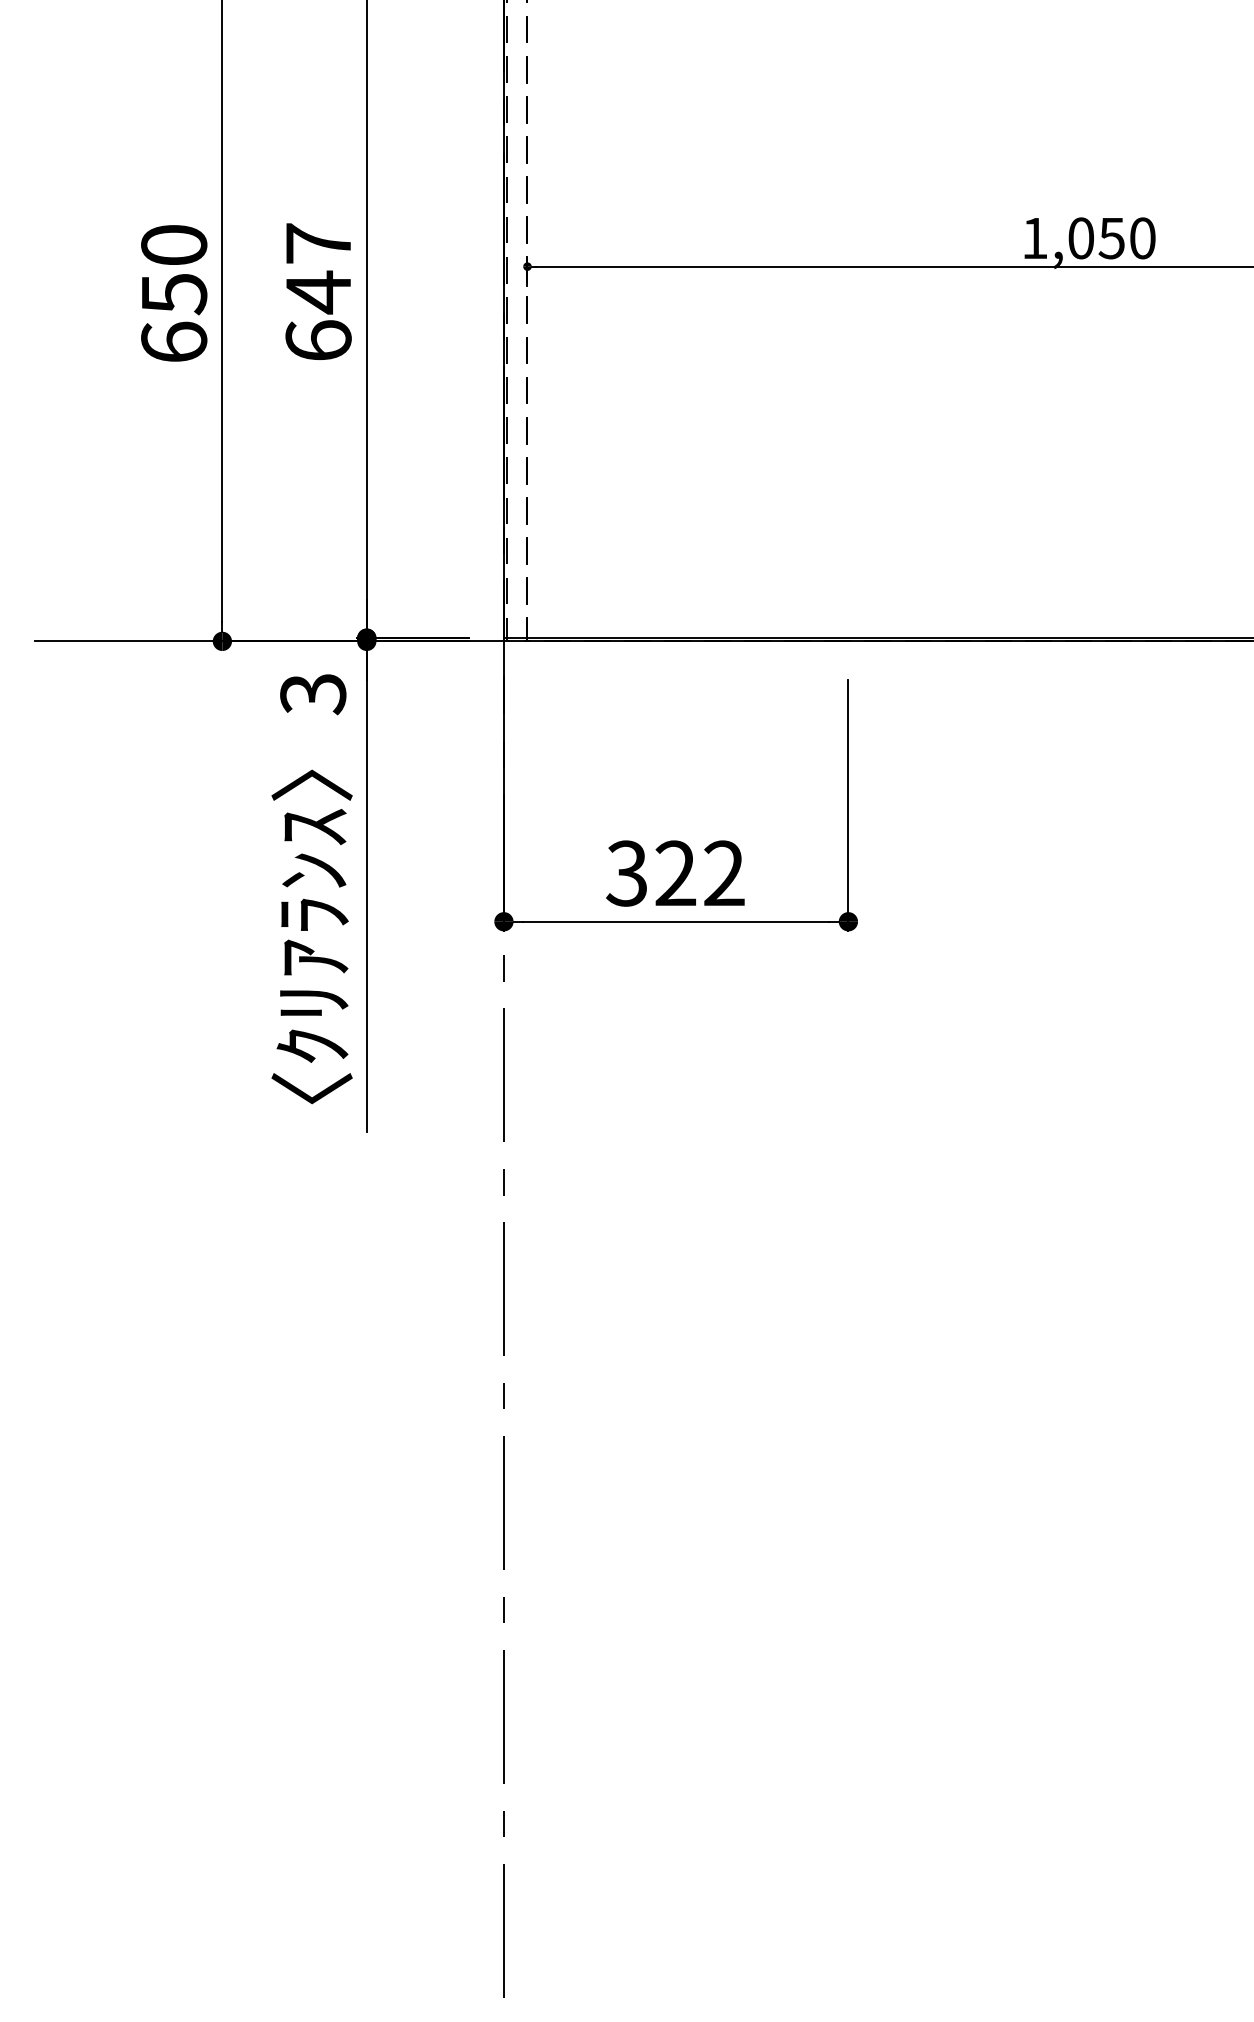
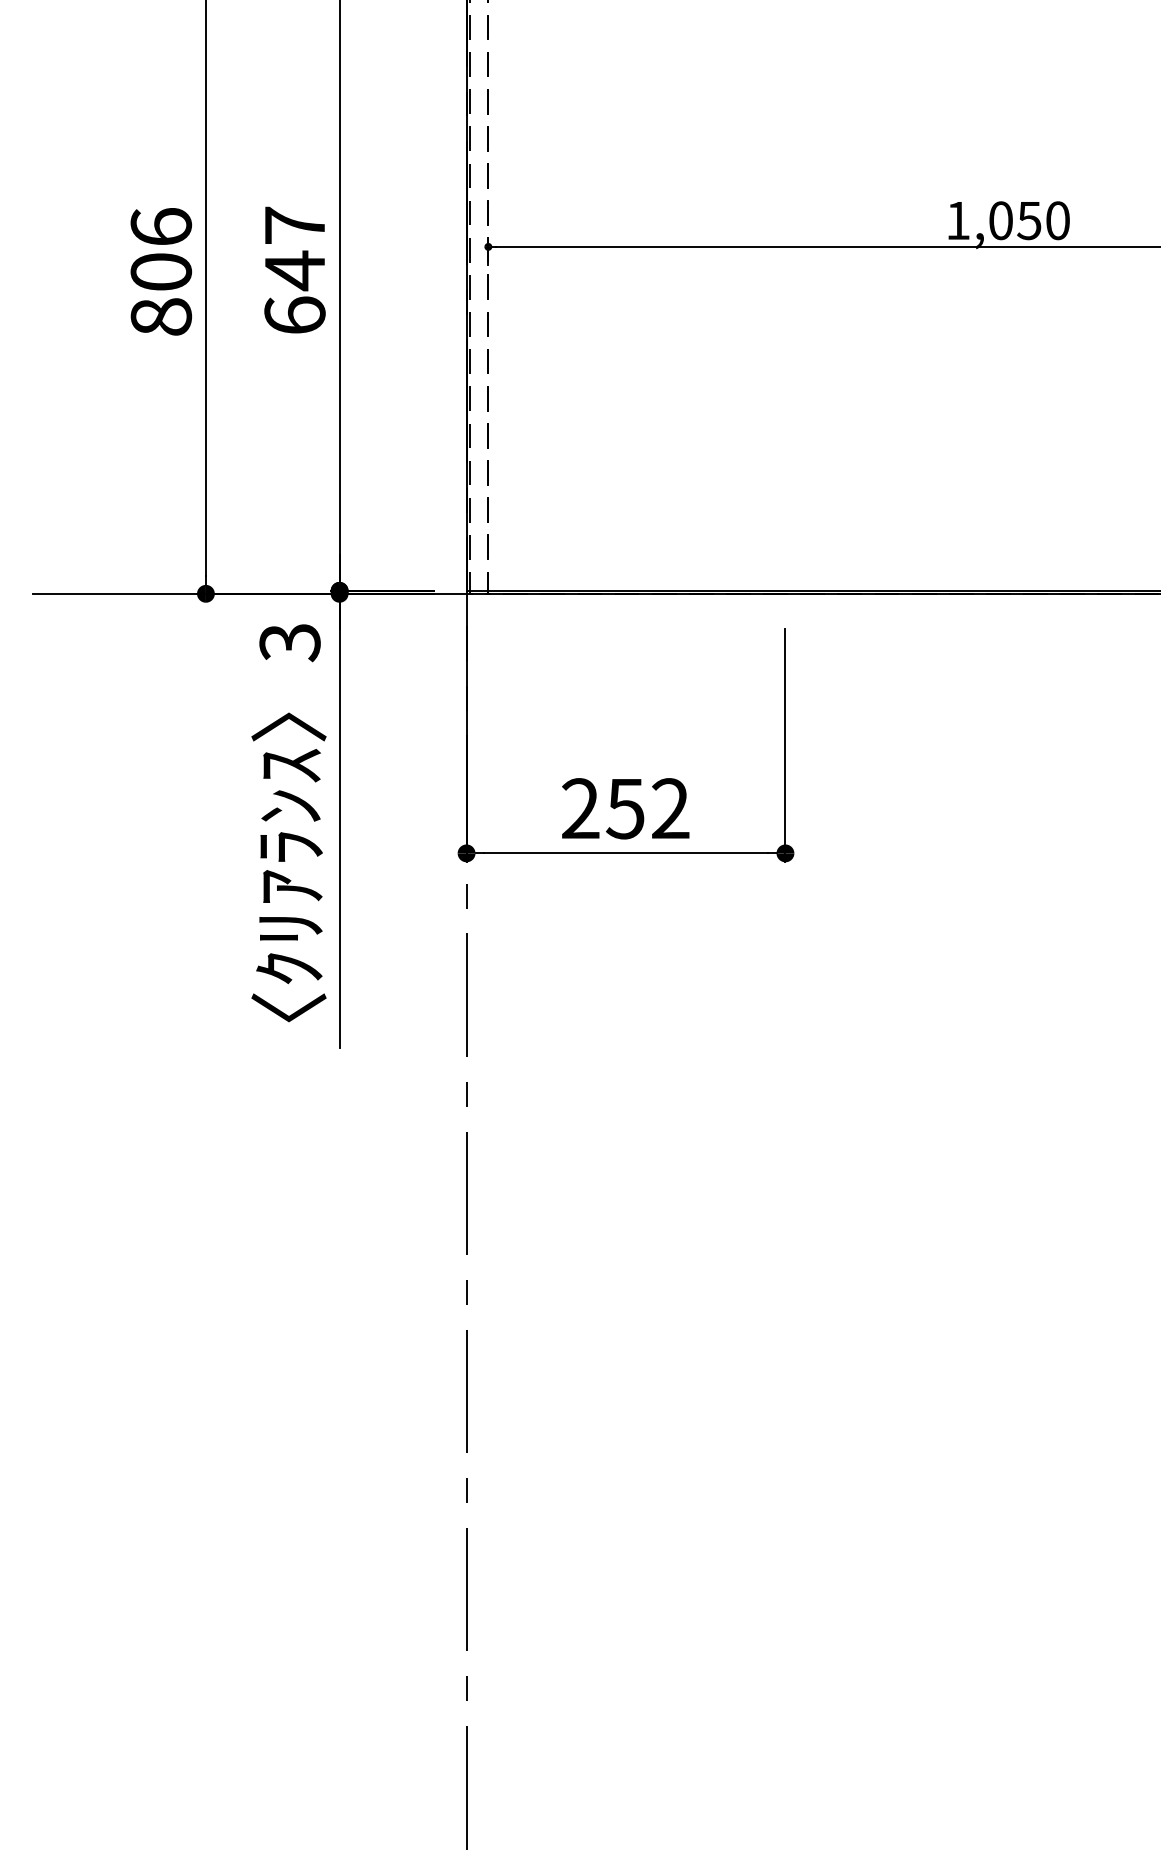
text: (174, 293) -> (161, 271), 650 -> 806
text: (650, 873) -> (602, 808), 322 -> 252

